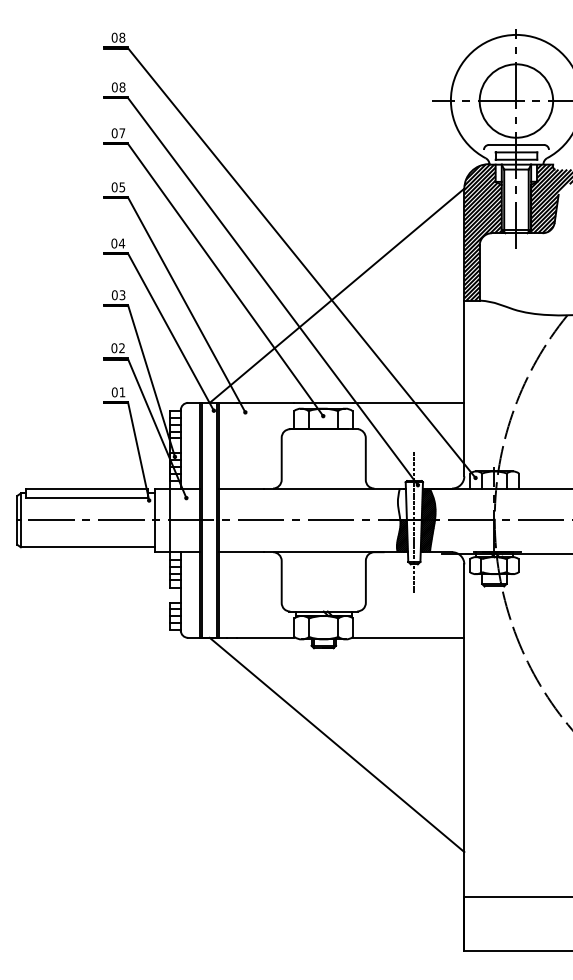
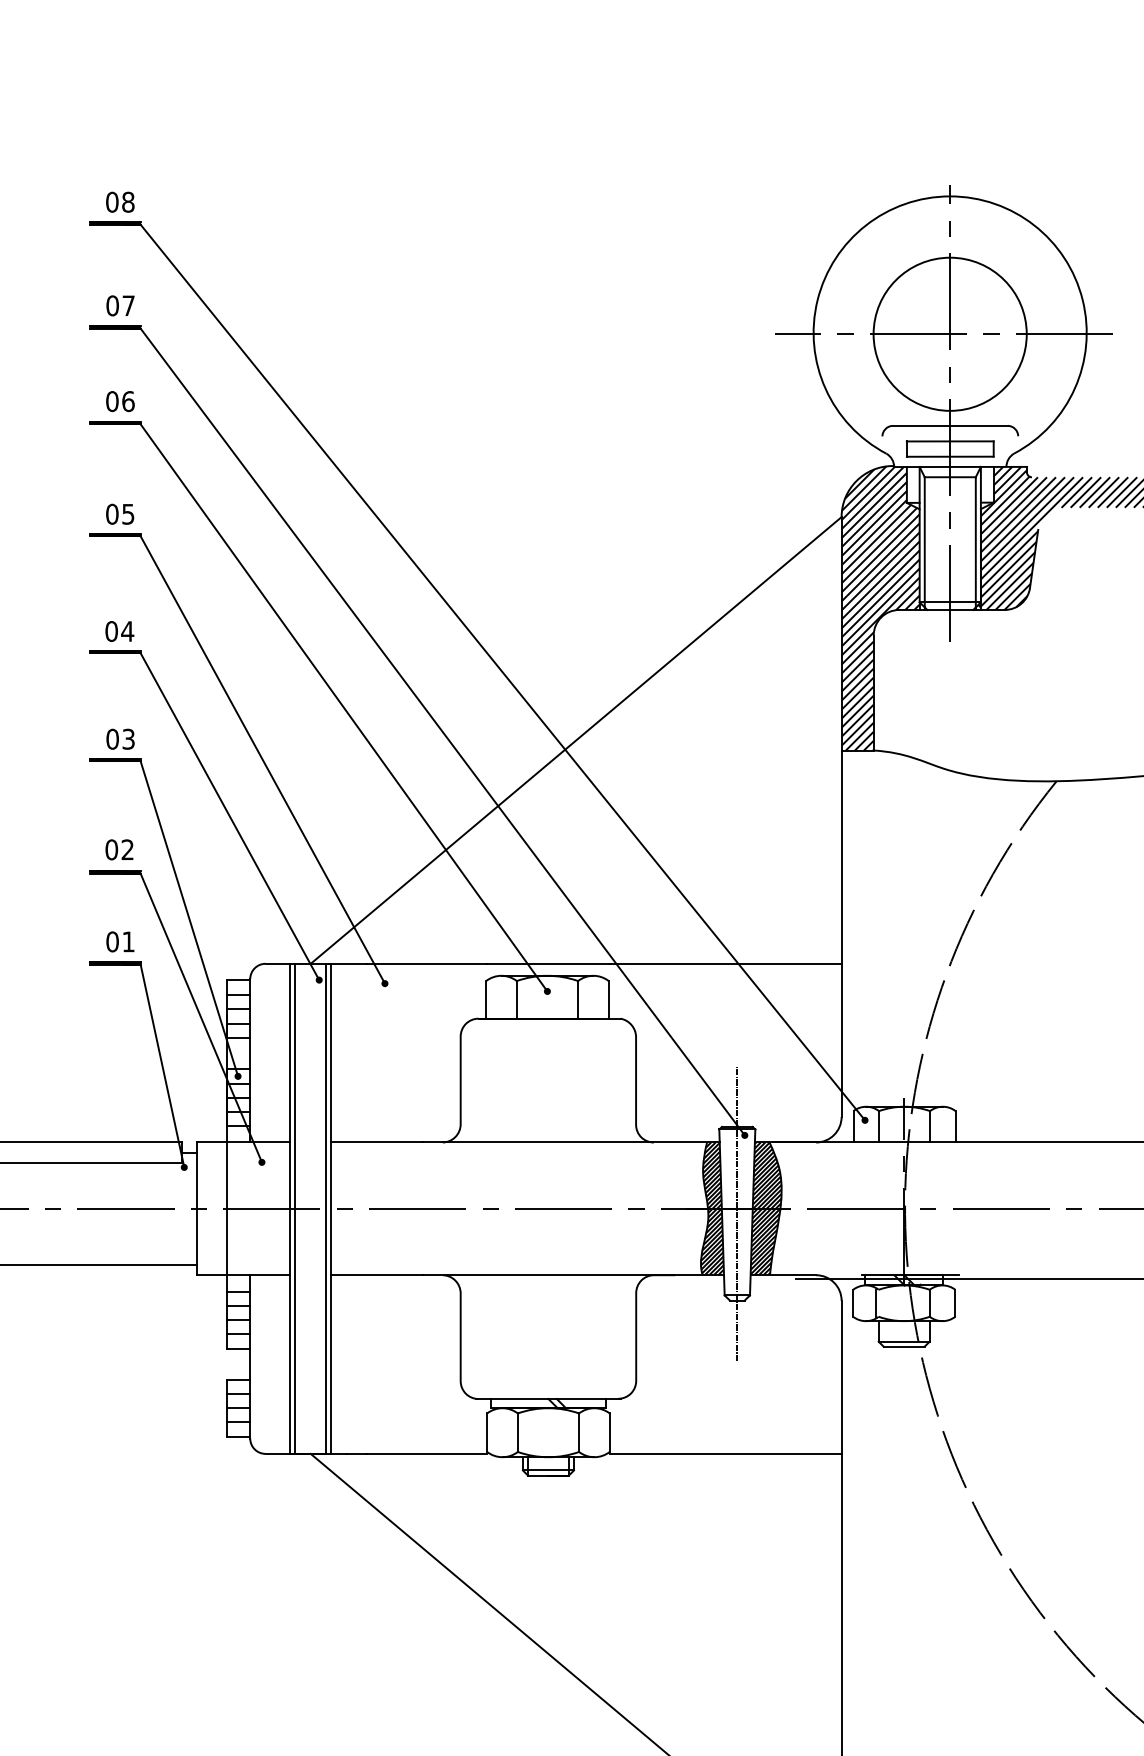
text: (122, 87) -> (128, 306), 08 -> 07
text: (122, 133) -> (128, 401), 07 -> 06
hatch: (401, 504) -> (710, 1175), added

